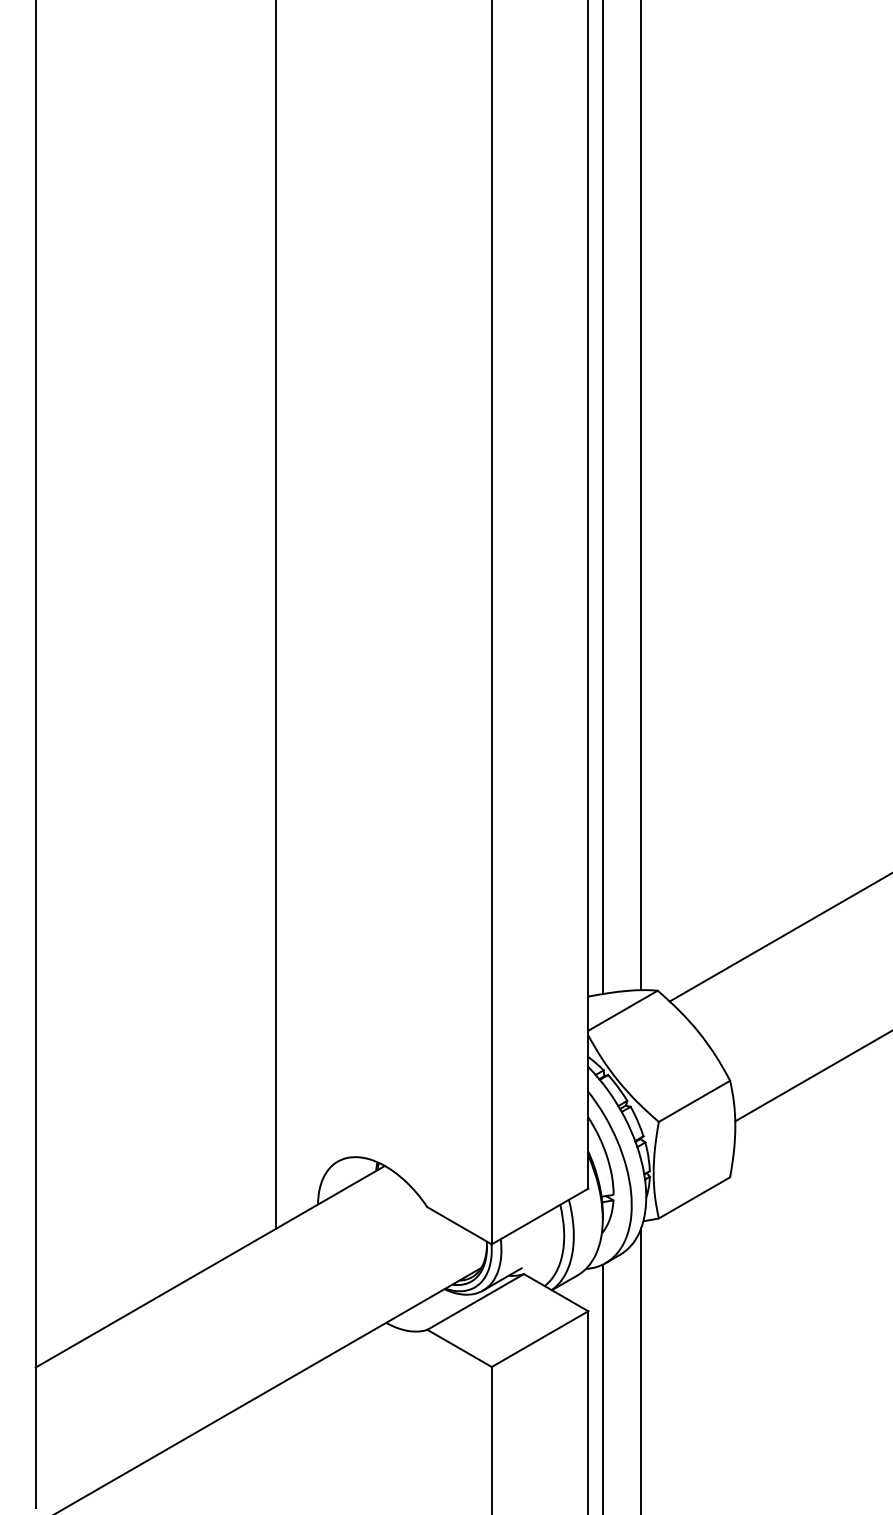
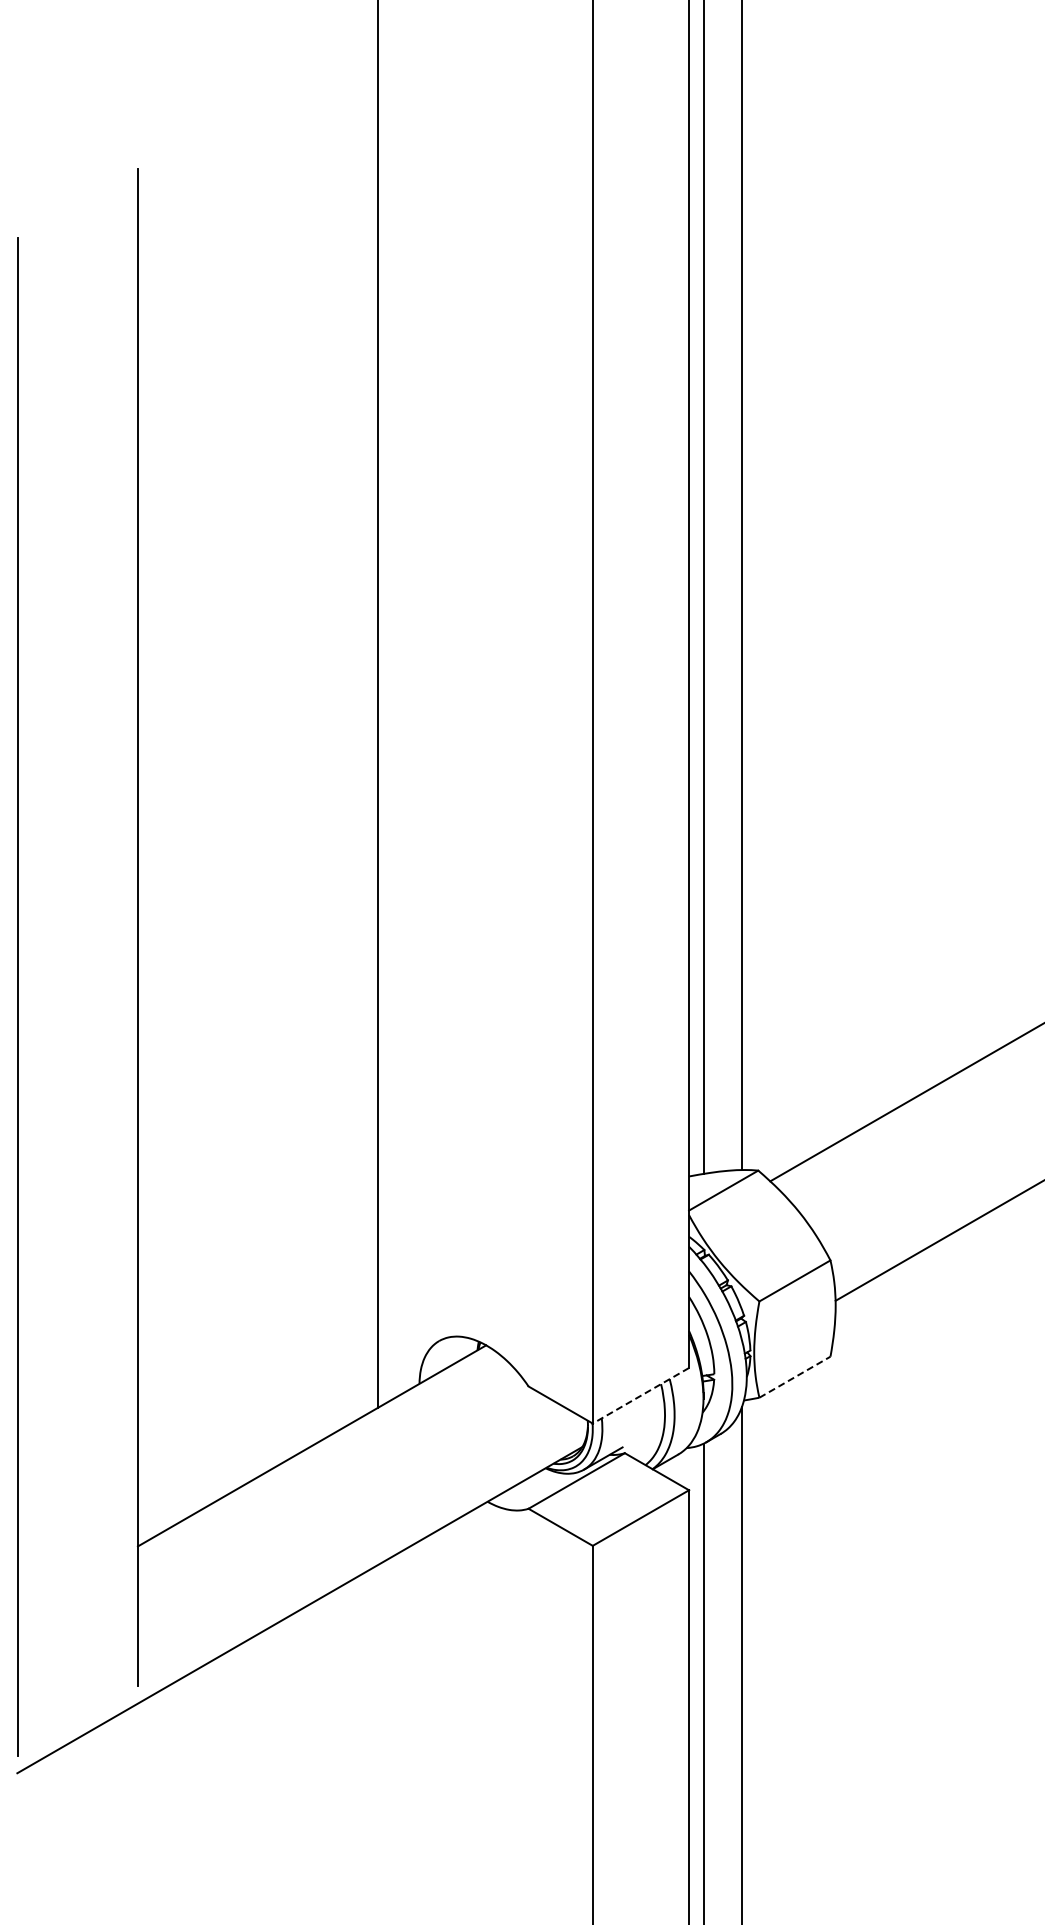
line: (695, 1197) -> (795, 1376), solid -> dashed
line: (539, 1216) -> (640, 1395), solid -> dashed

